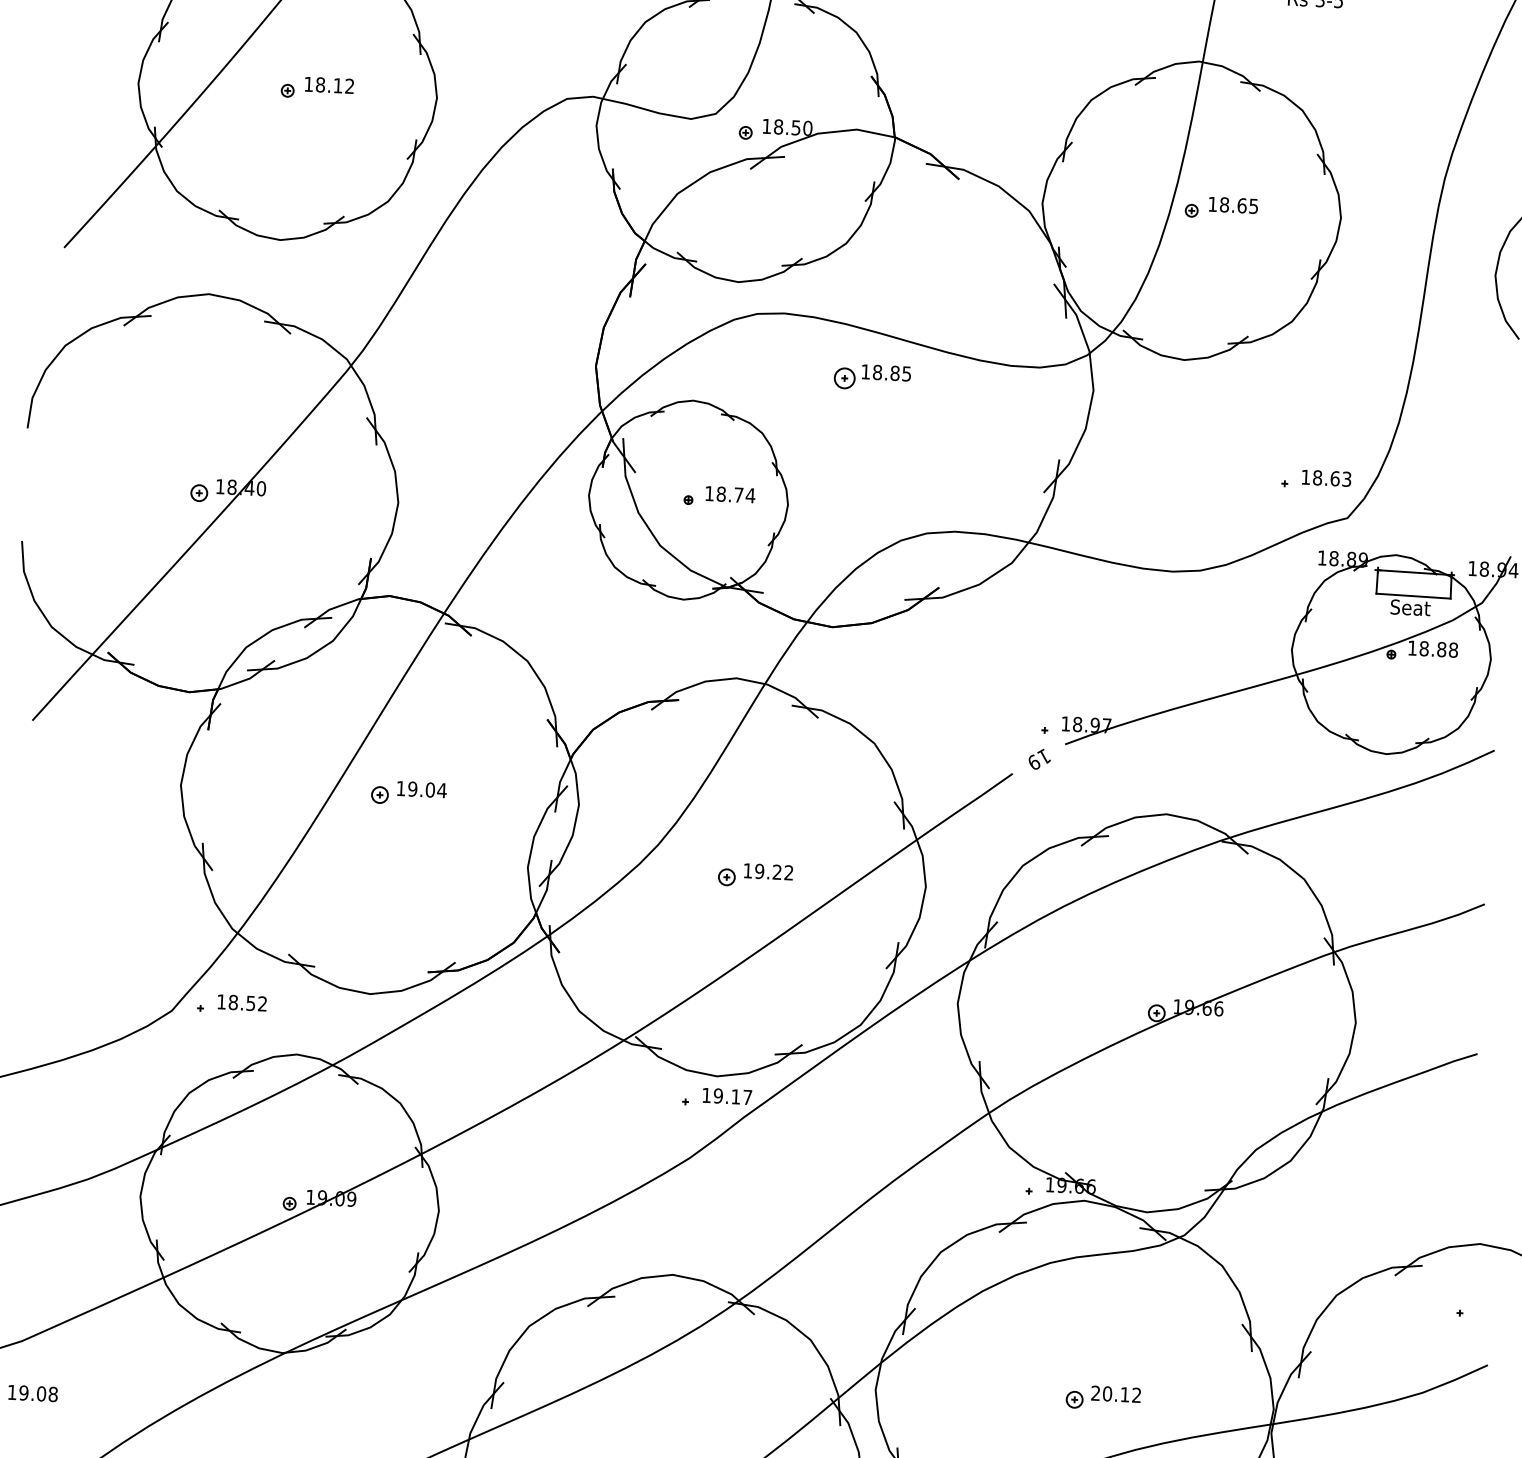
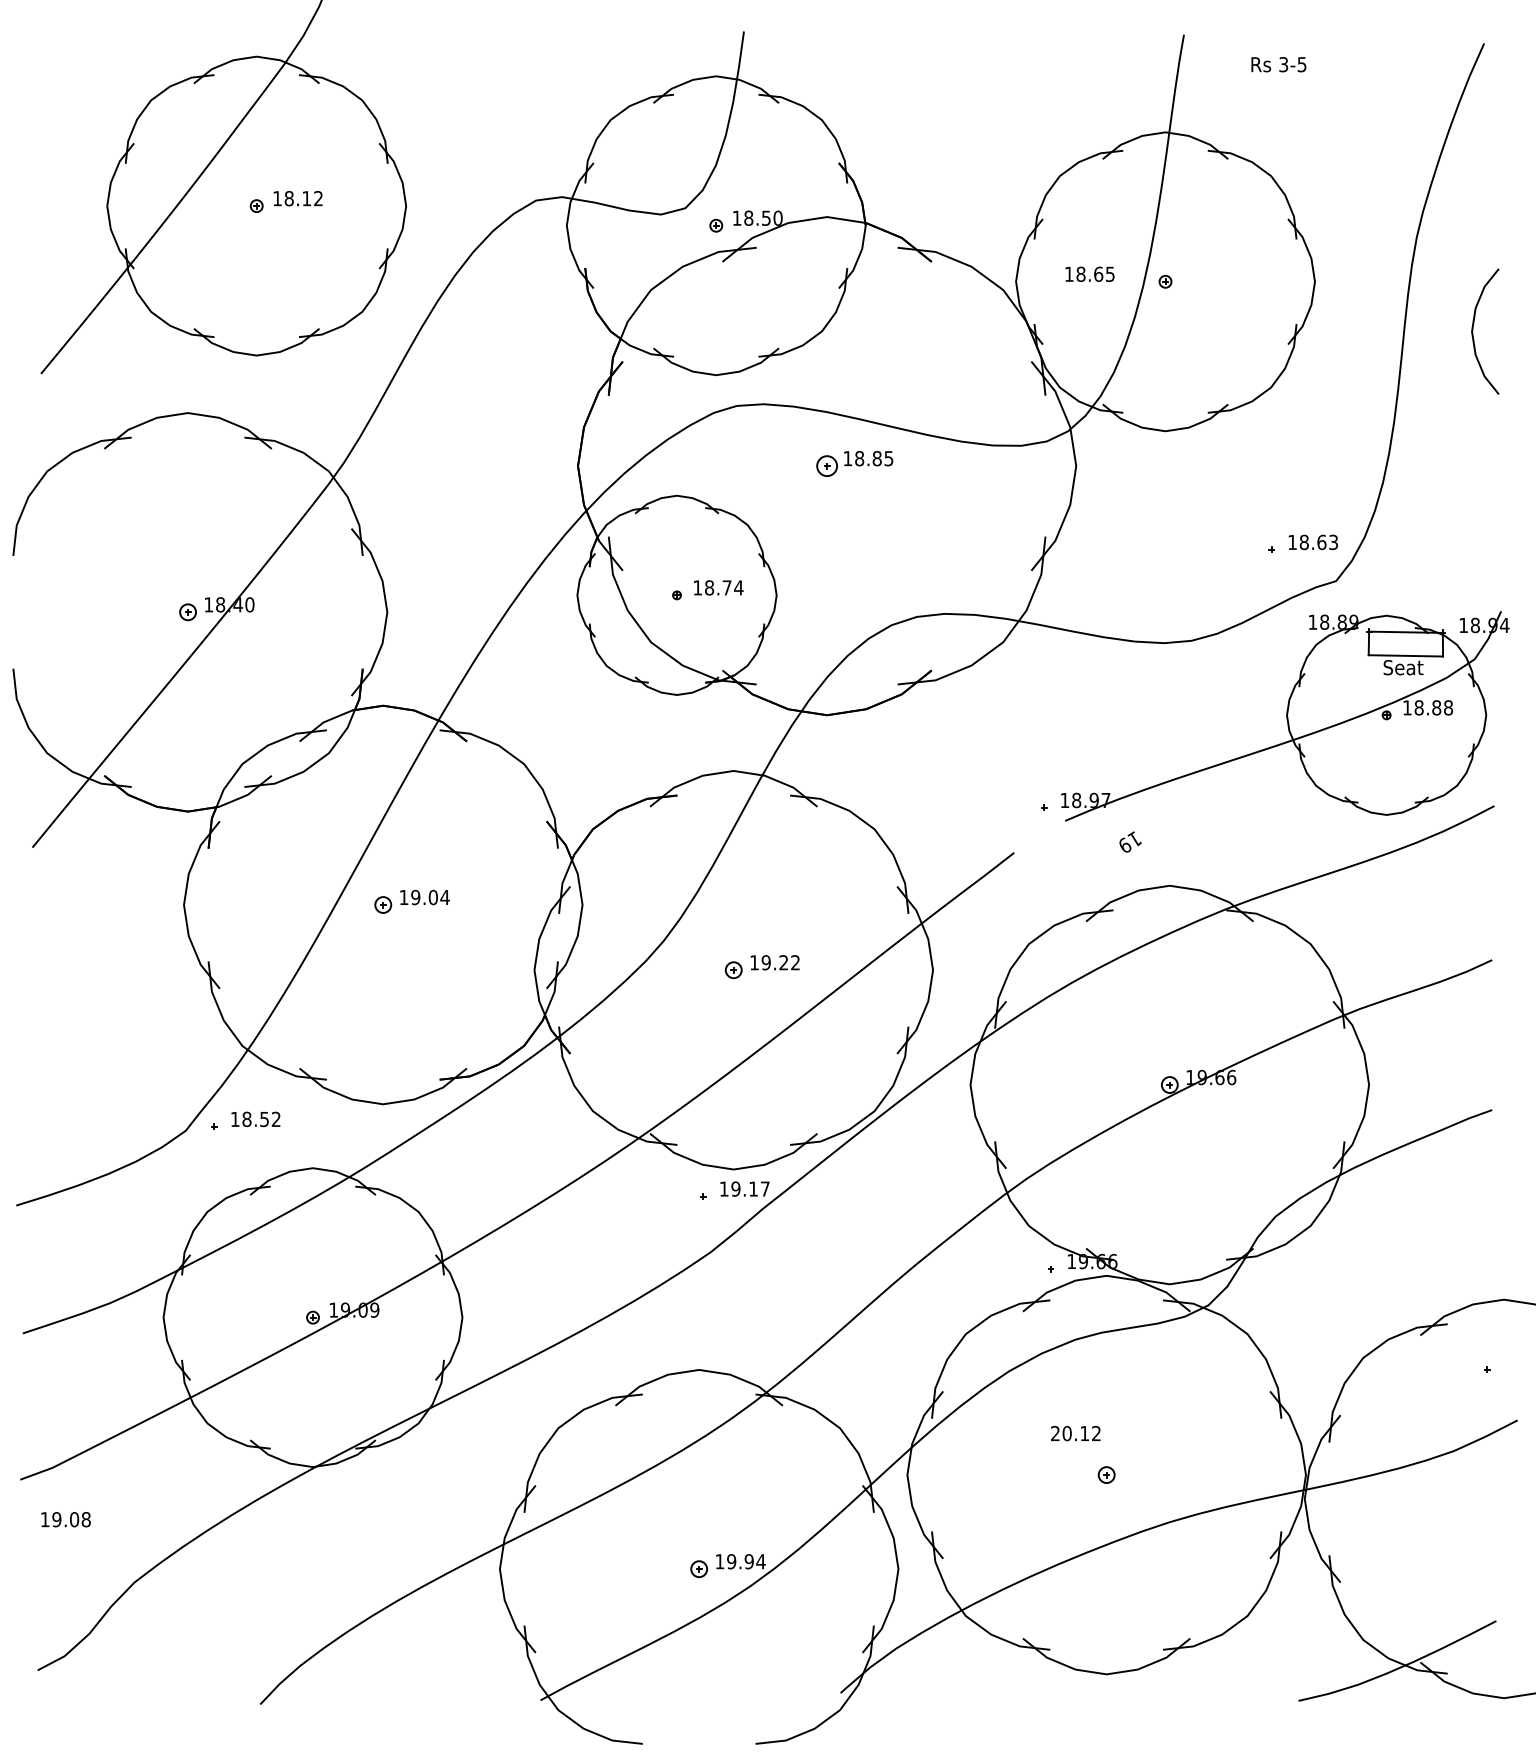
text: (1233, 204) -> (1089, 273), moved
text: (1039, 758) -> (1130, 841), moved
text: (1115, 1394) -> (1075, 1433), moved

